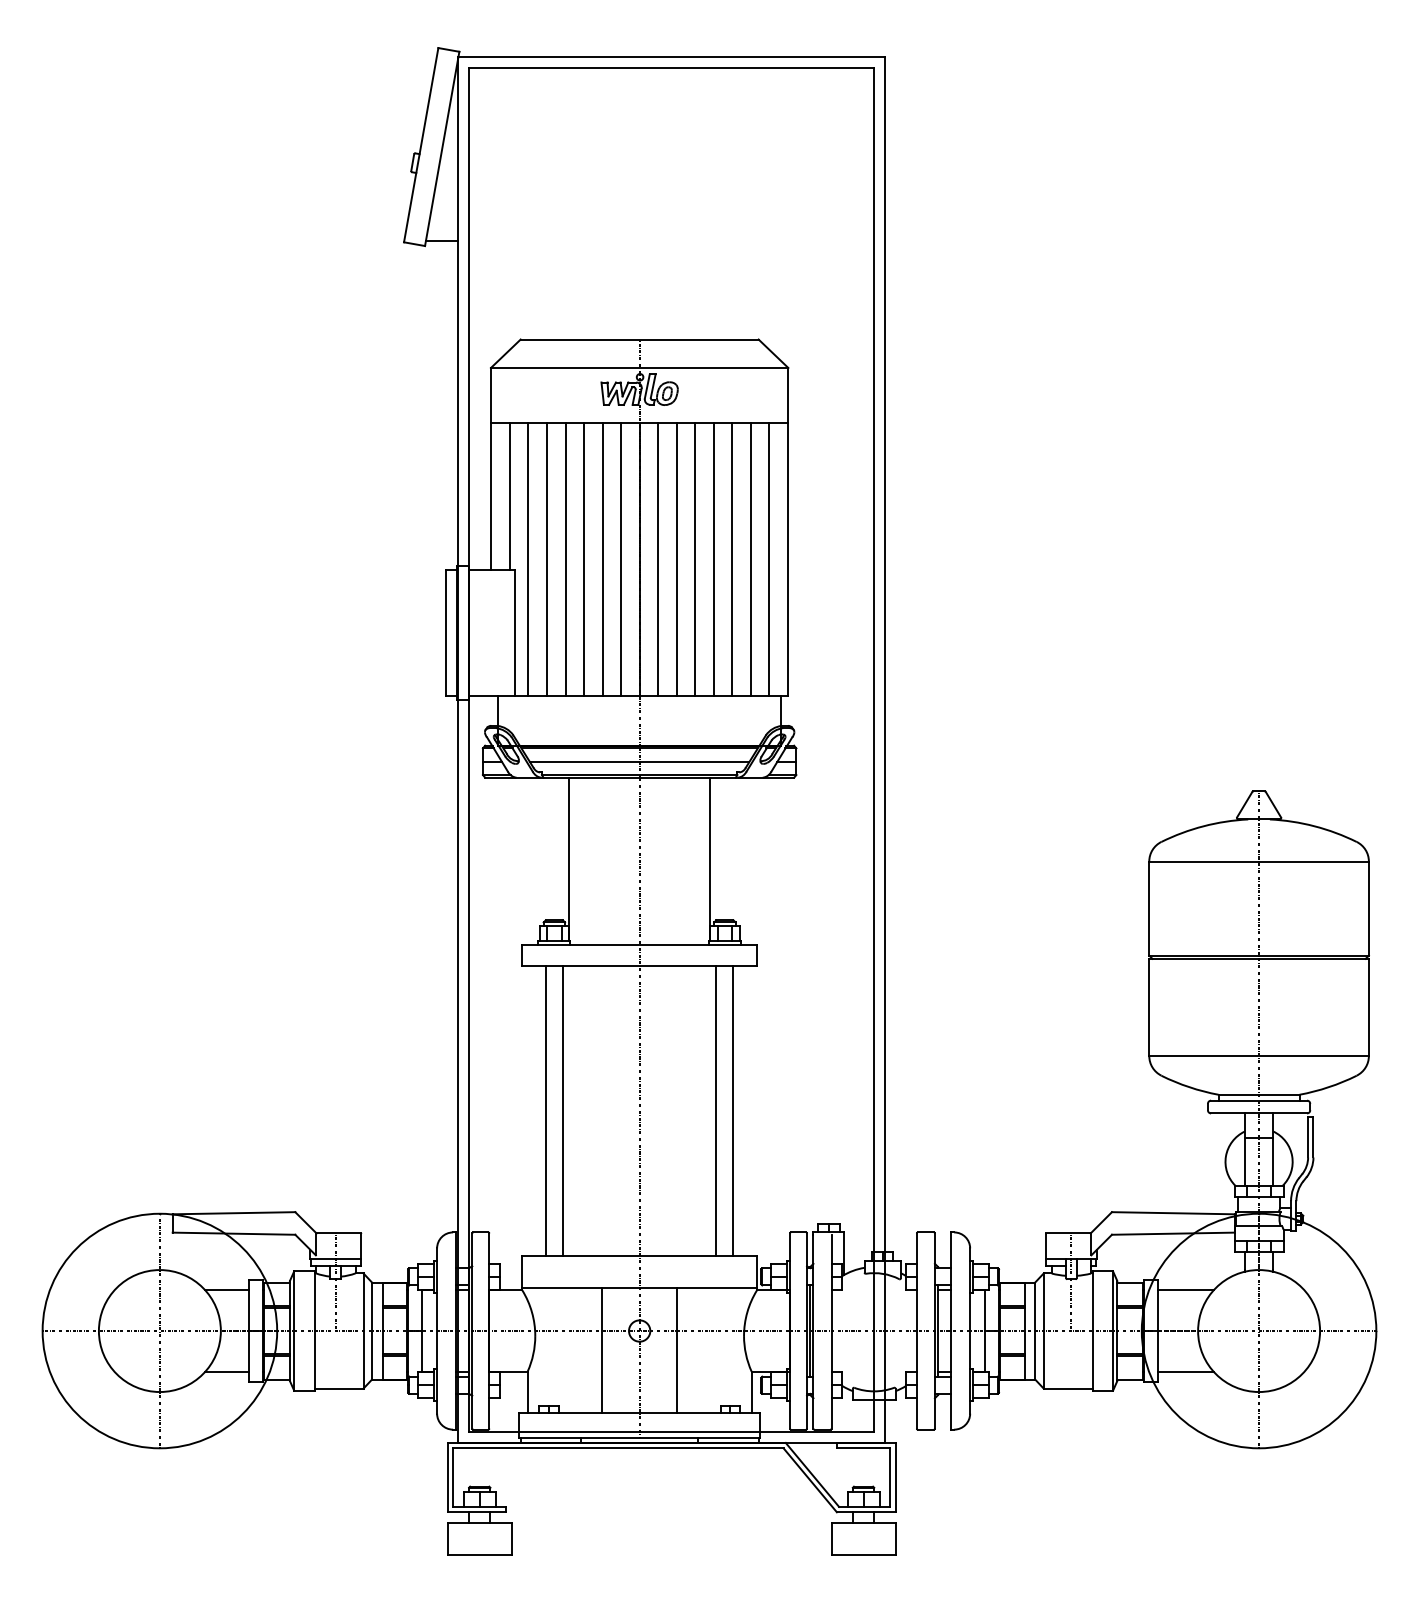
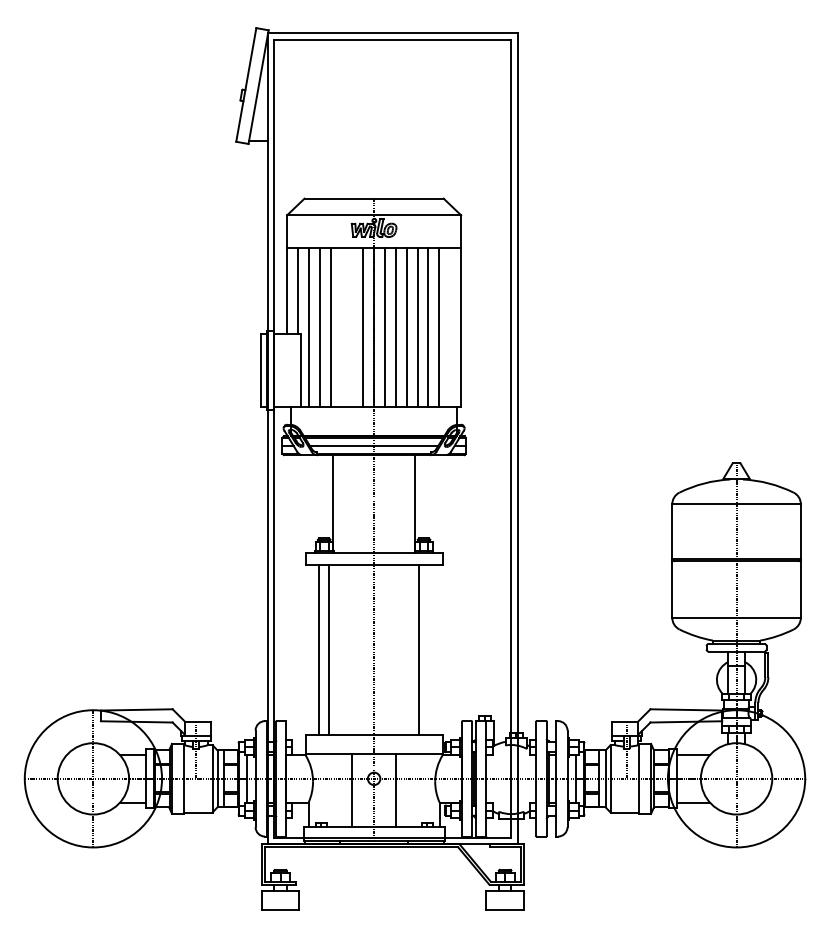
line: (583, 559) -> (341, 327), removed
line: (602, 559) -> (352, 327), removed
line: (770, 559) -> (450, 327), removed
line: (734, 1111) -> (429, 650), removed

